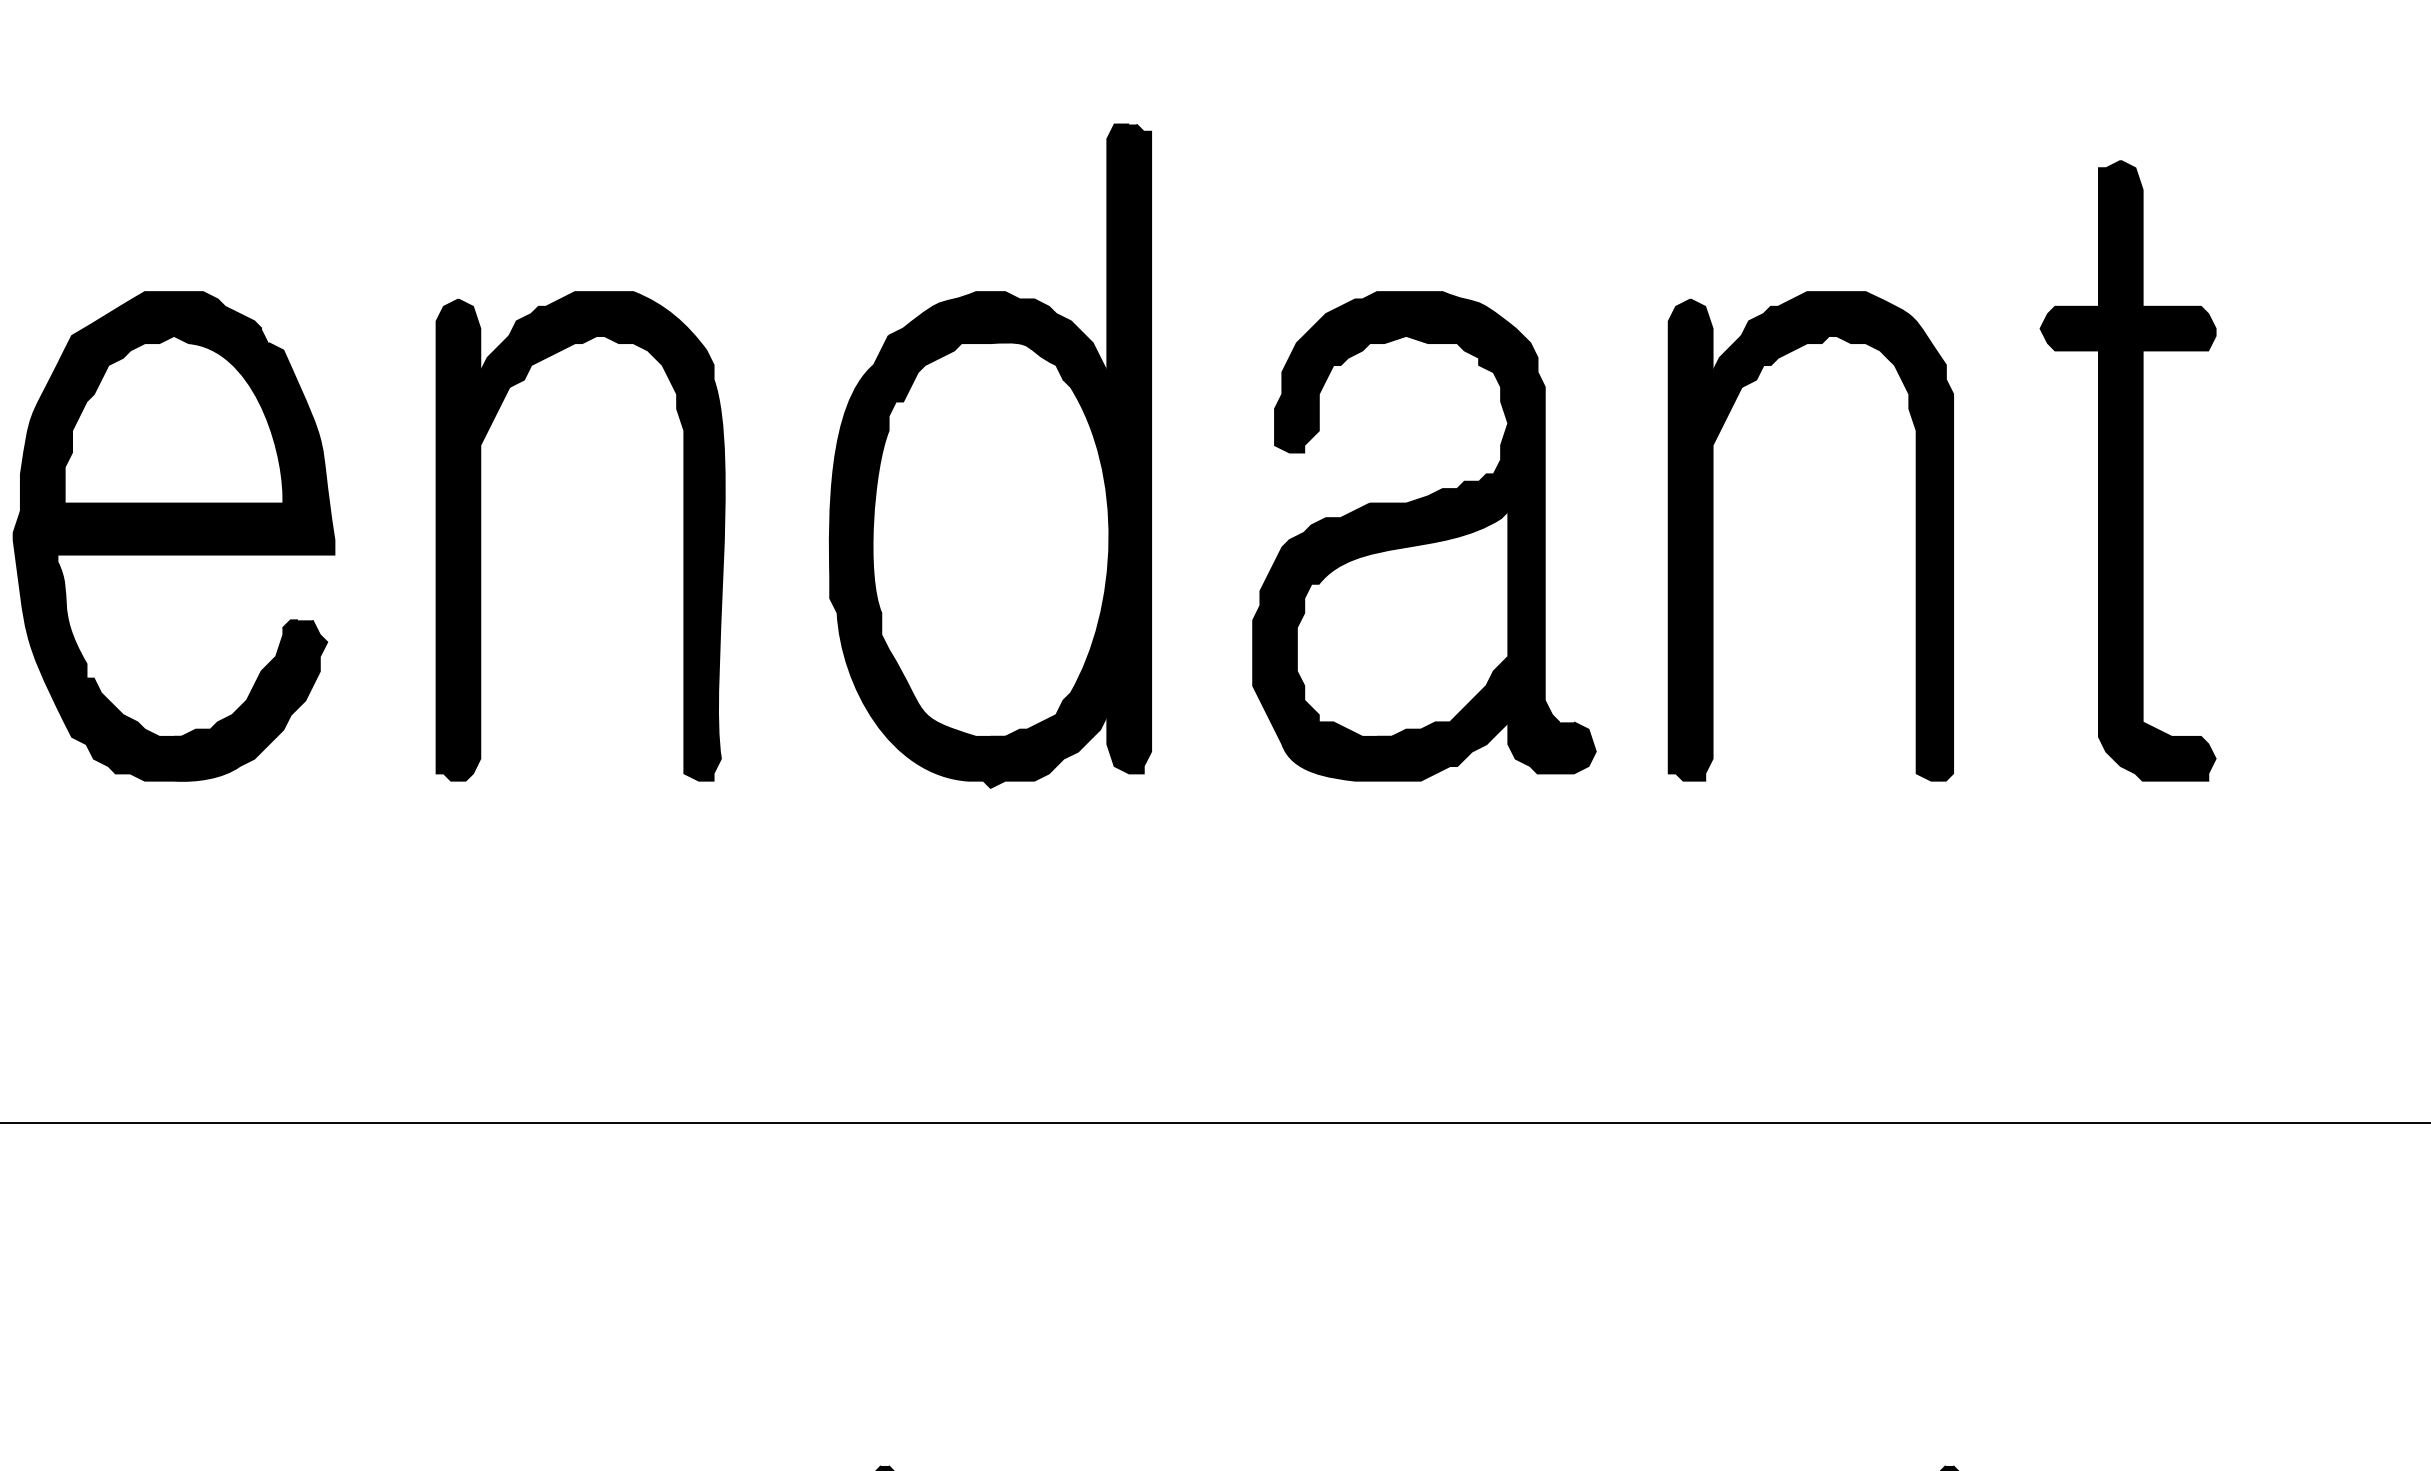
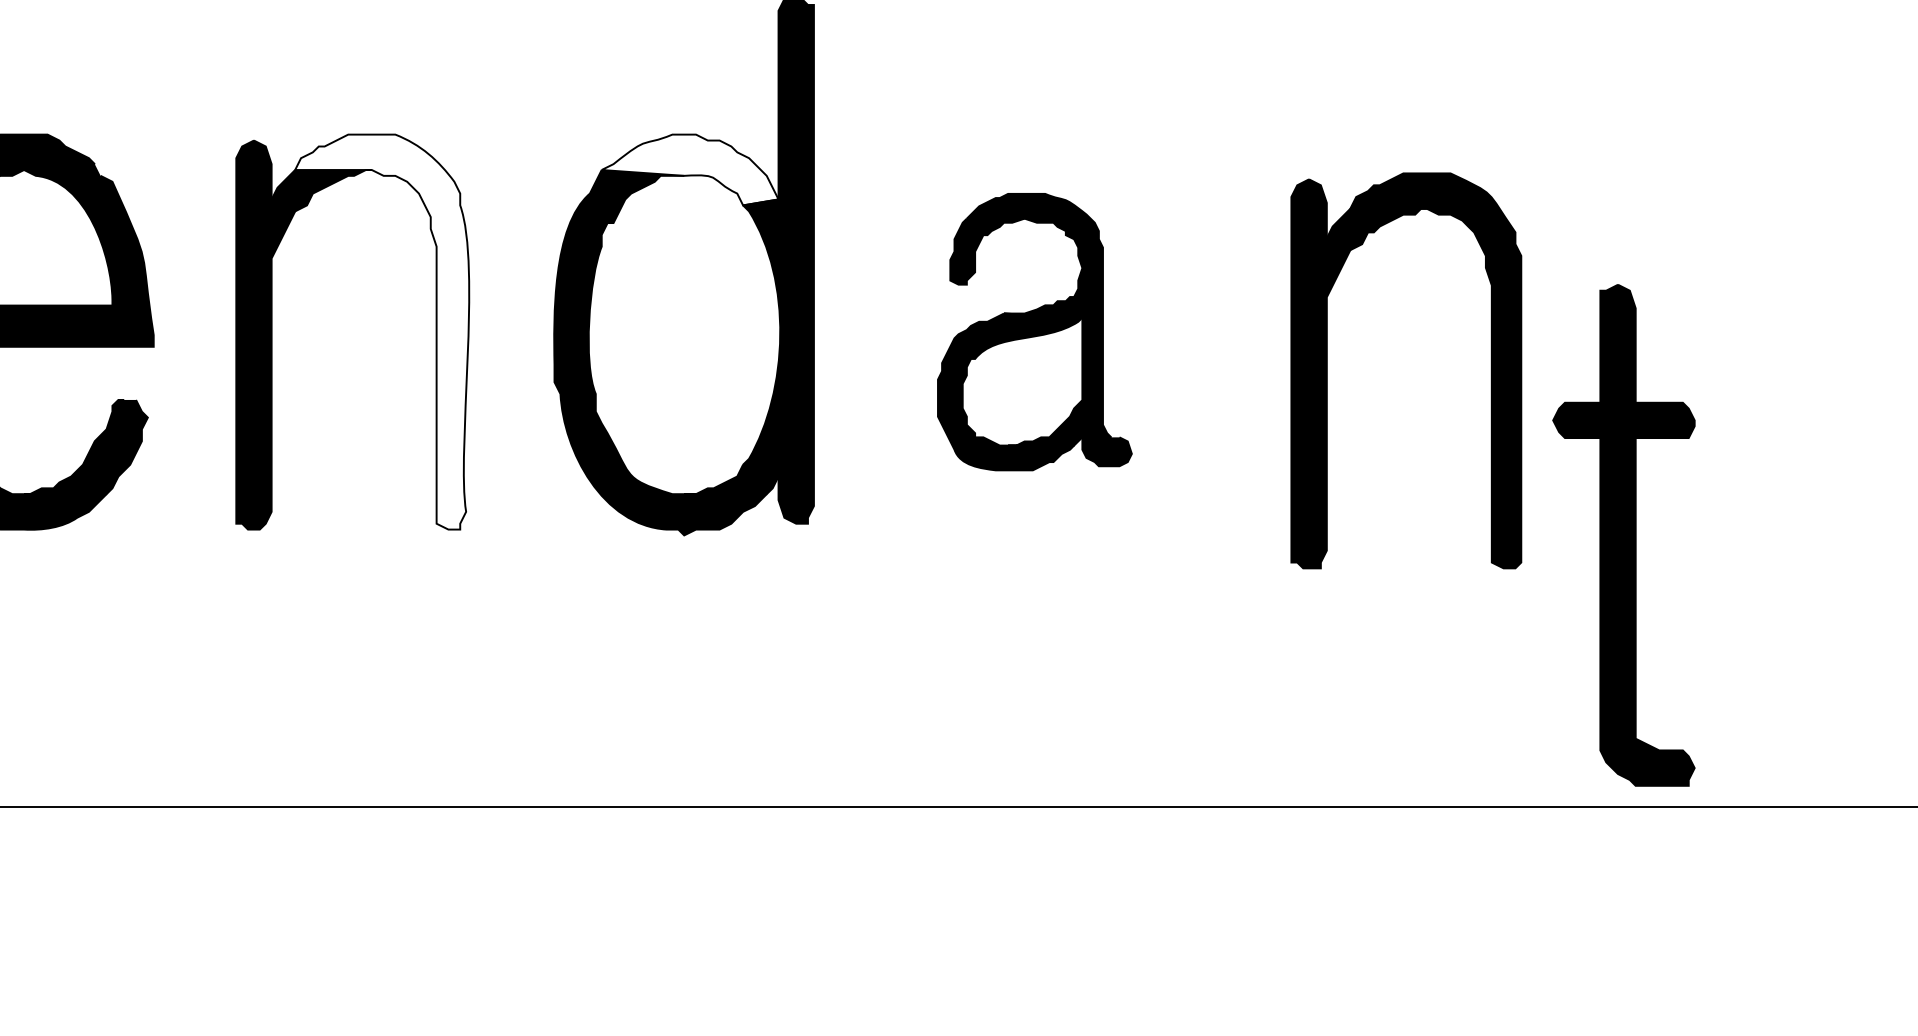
fill: (997, 335) -> (689, 169), removed
part: (2127, 470) -> (1623, 535), moved
fill: (616, 536) -> (381, 332), removed
part: (1424, 536) -> (1034, 332), size x0.7
part: (1713, 536) -> (1327, 370), moved

